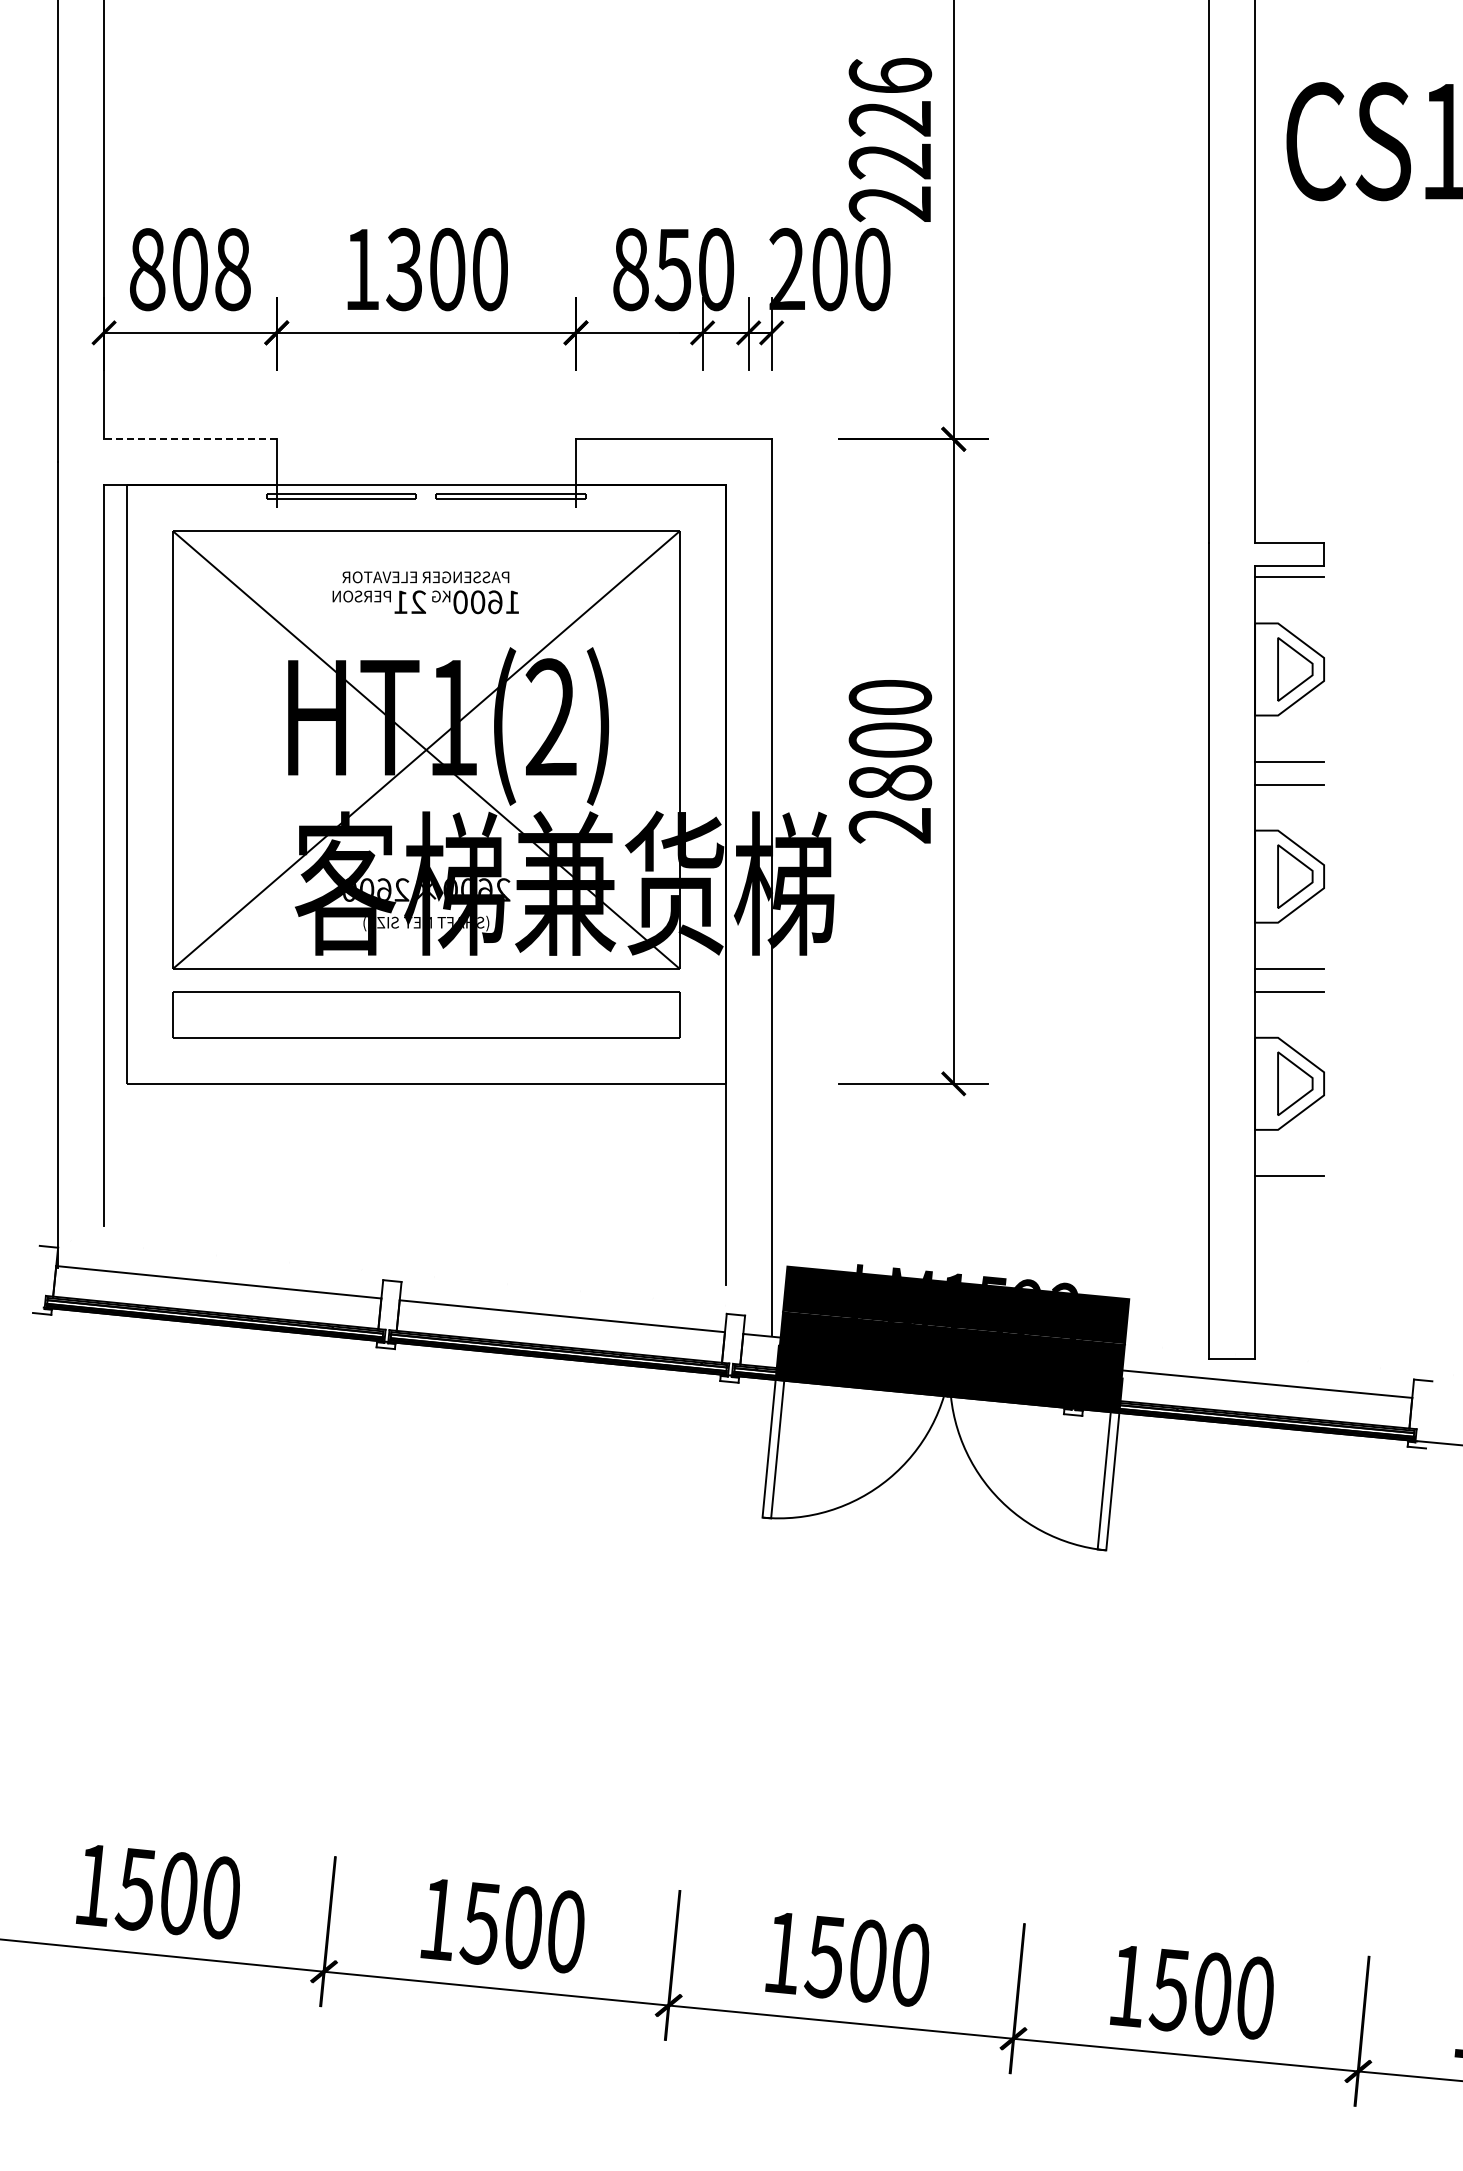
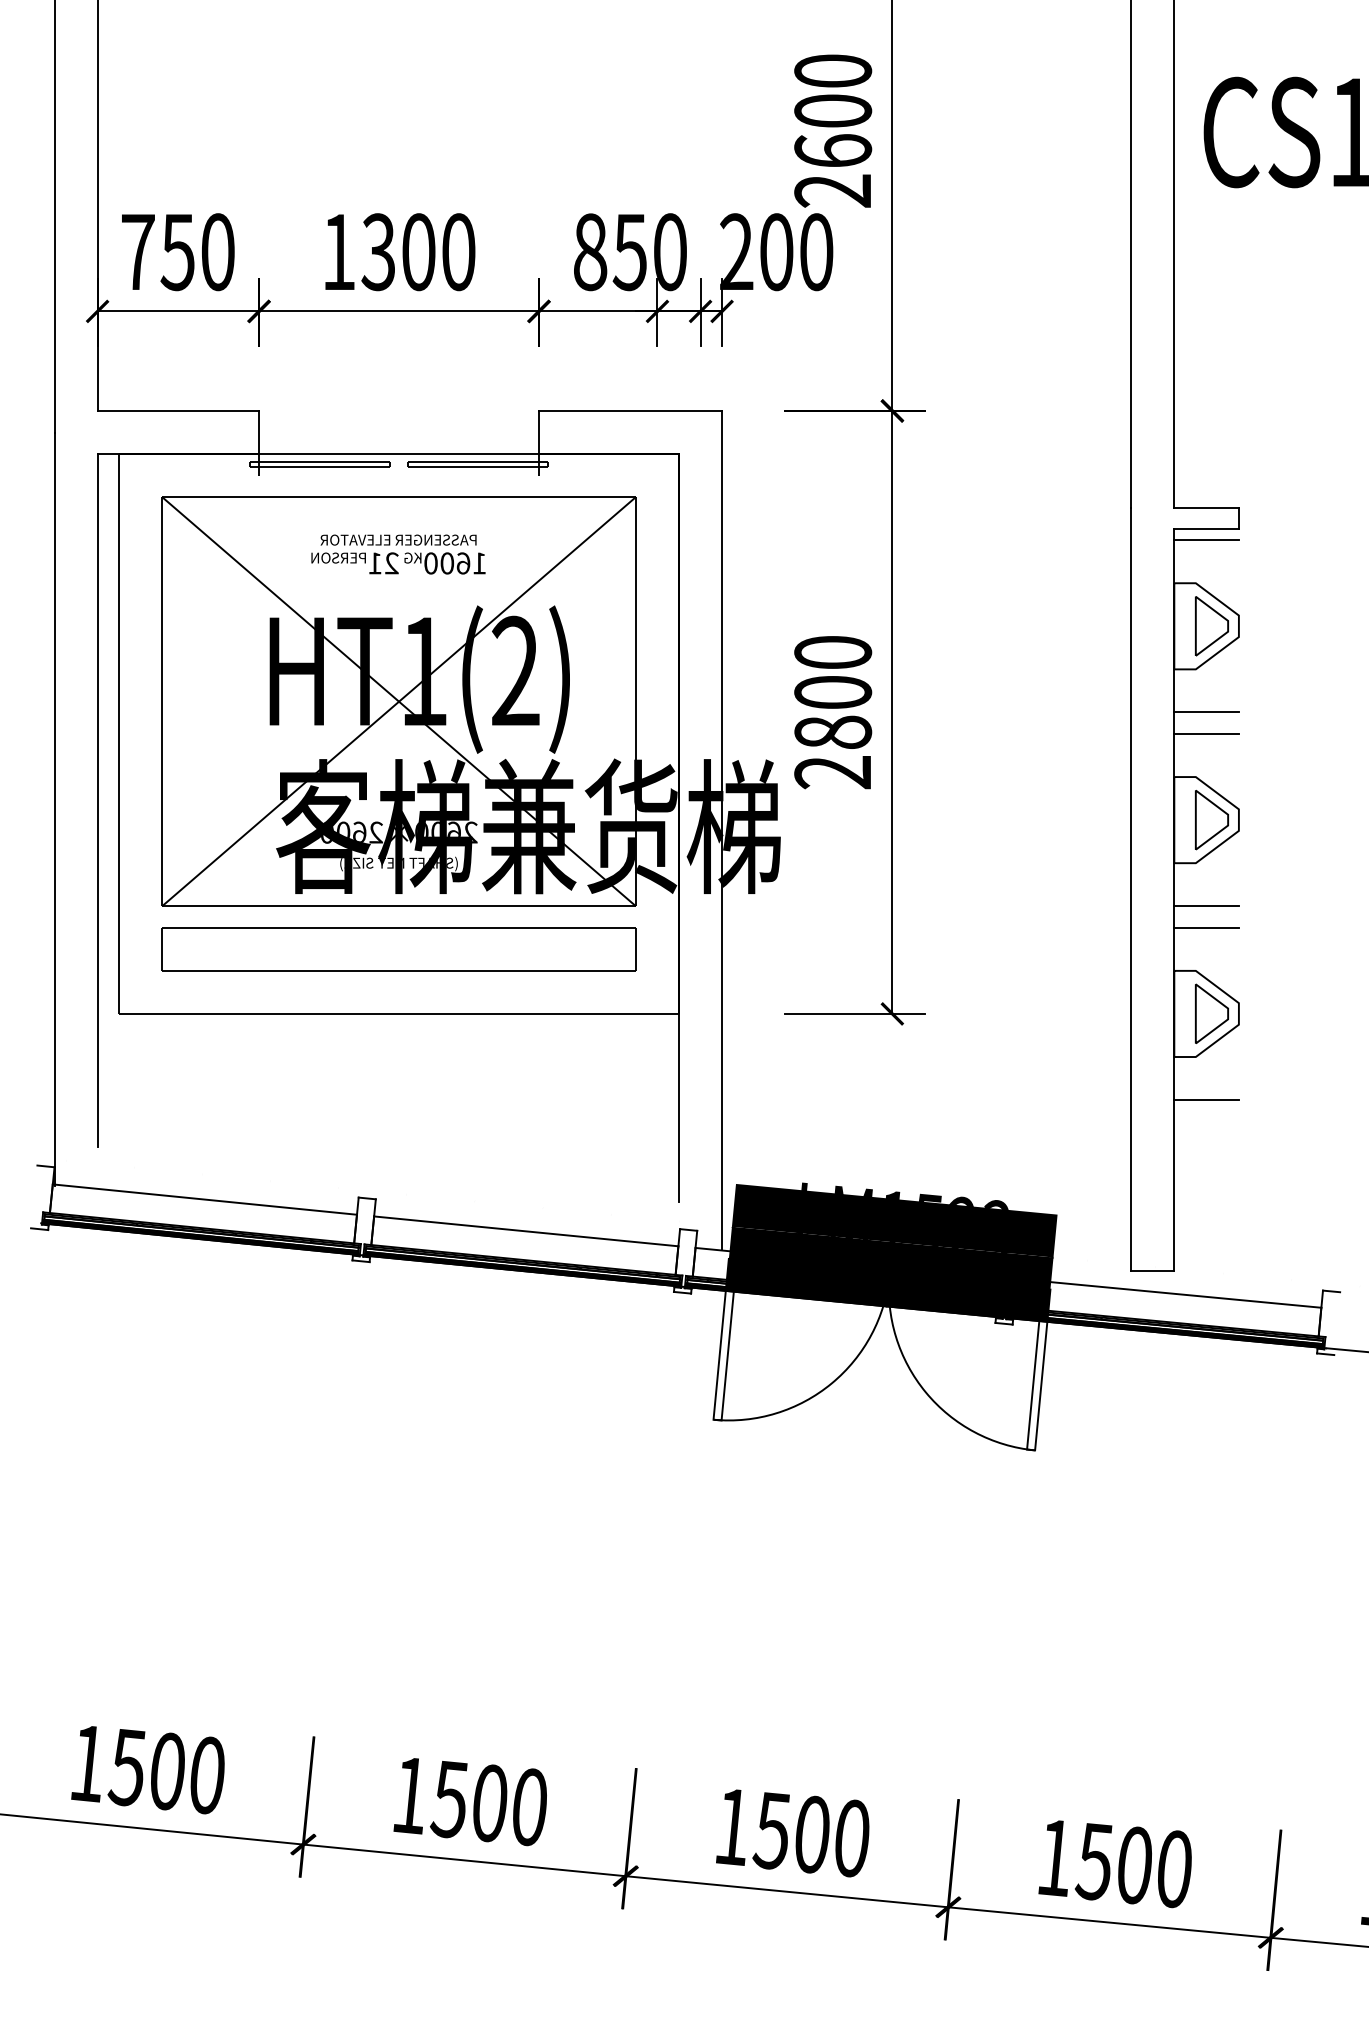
text: (890, 118) -> (833, 110), 2226 -> 2600
text: (190, 269) -> (178, 252), 808 -> 750
line: (189, 439) -> (177, 411), dashed -> solid

